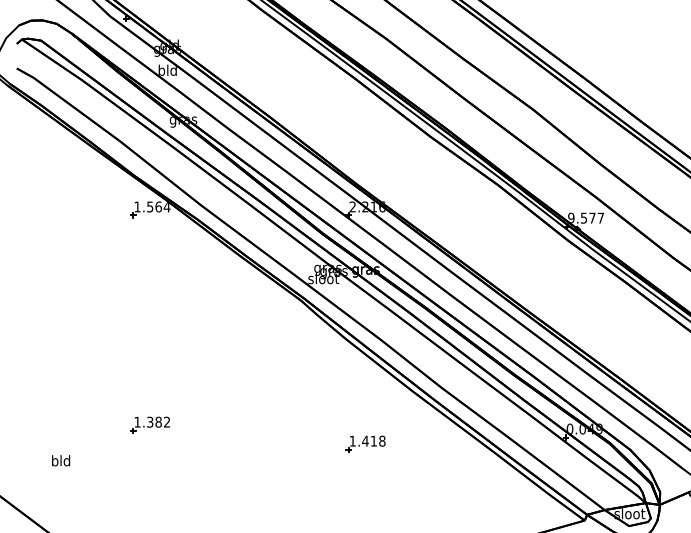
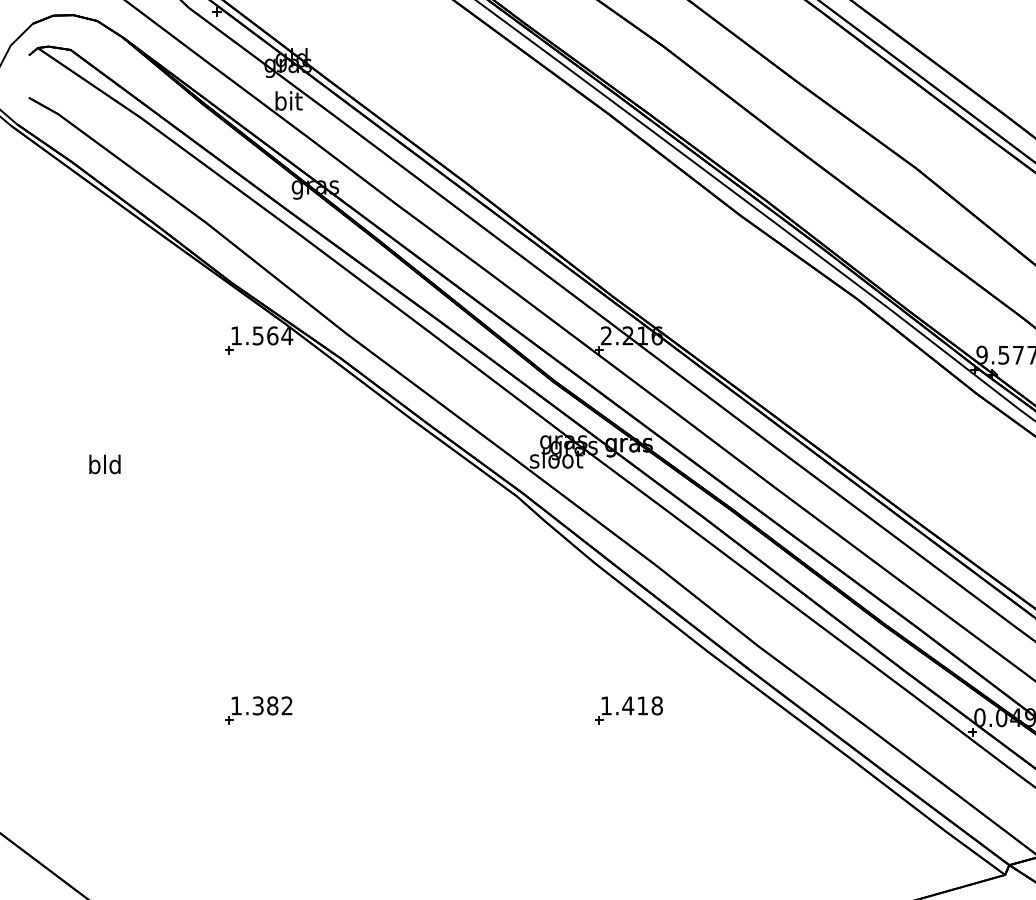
text: (167, 69) -> (287, 99), bld -> bit
part: (365, 443) -> (628, 709), moved
text: (61, 460) -> (105, 463), moved

